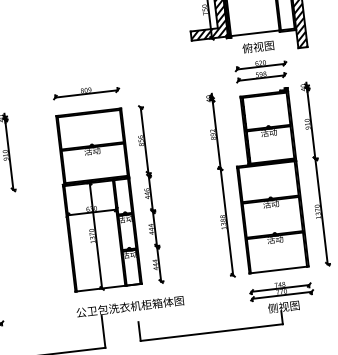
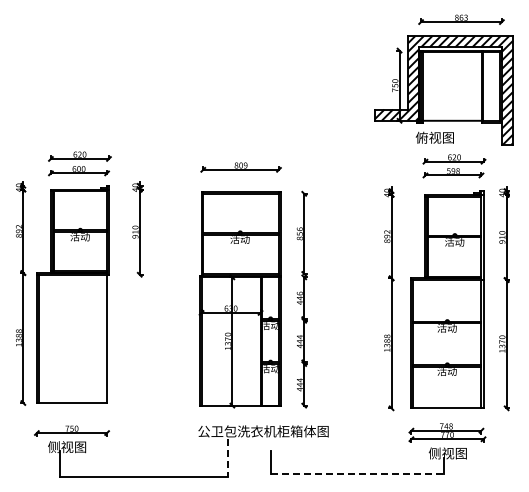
text: (257, 46) -> (434, 137), moved
line: (103, 332) -> (227, 458), solid -> dashed
line: (211, 333) -> (357, 474), solid -> dashed

